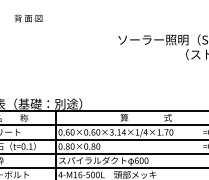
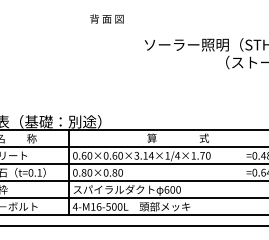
text: (28, 17) -> (106, 18), moved

